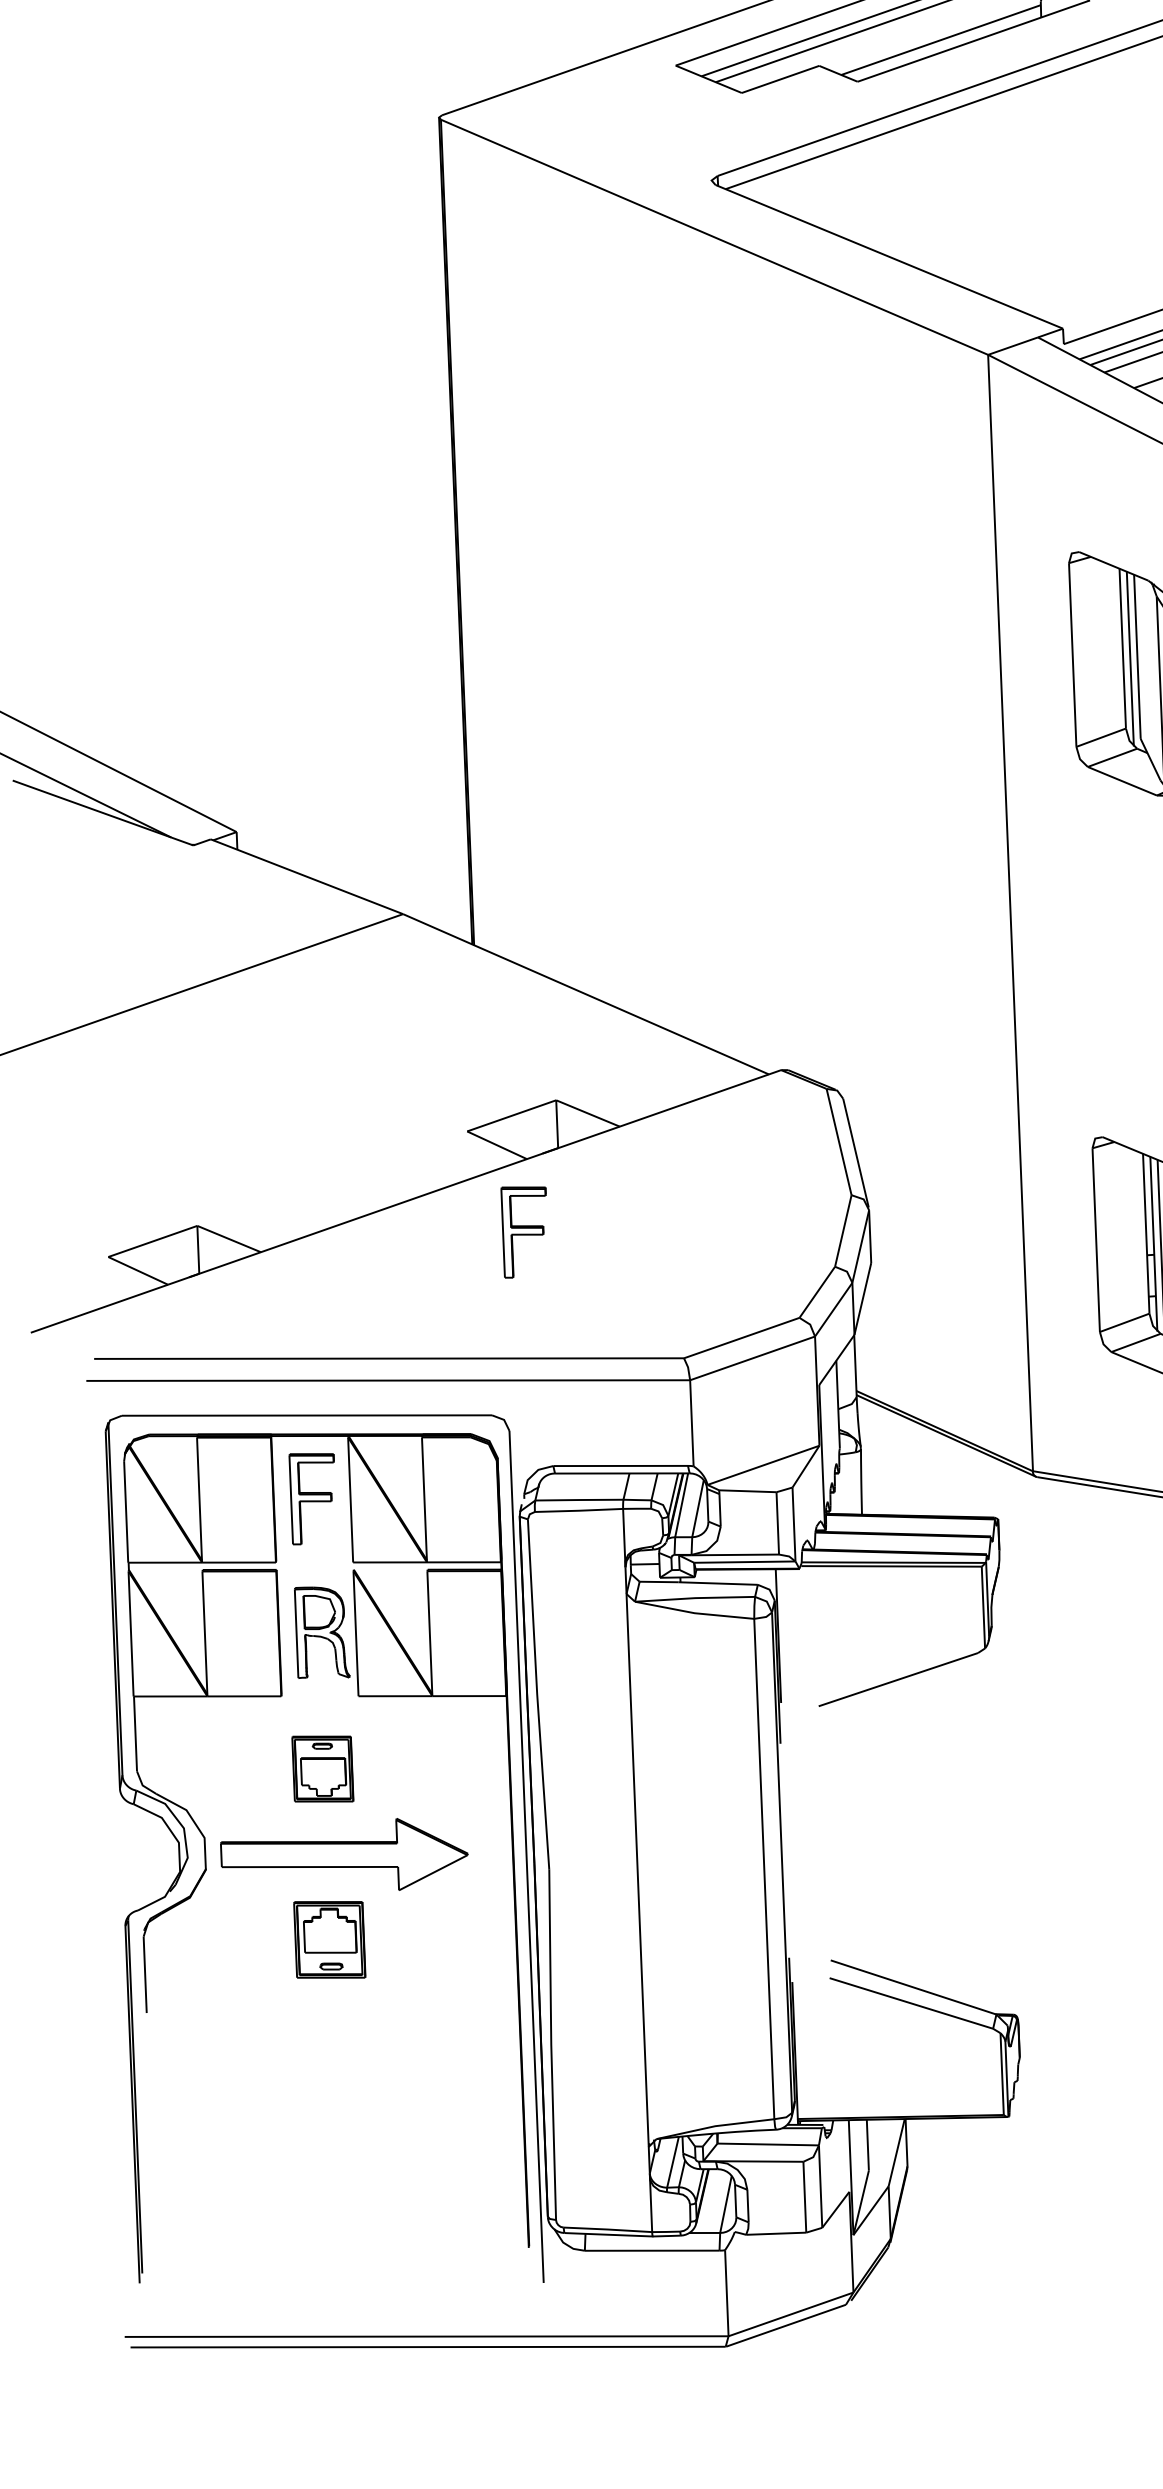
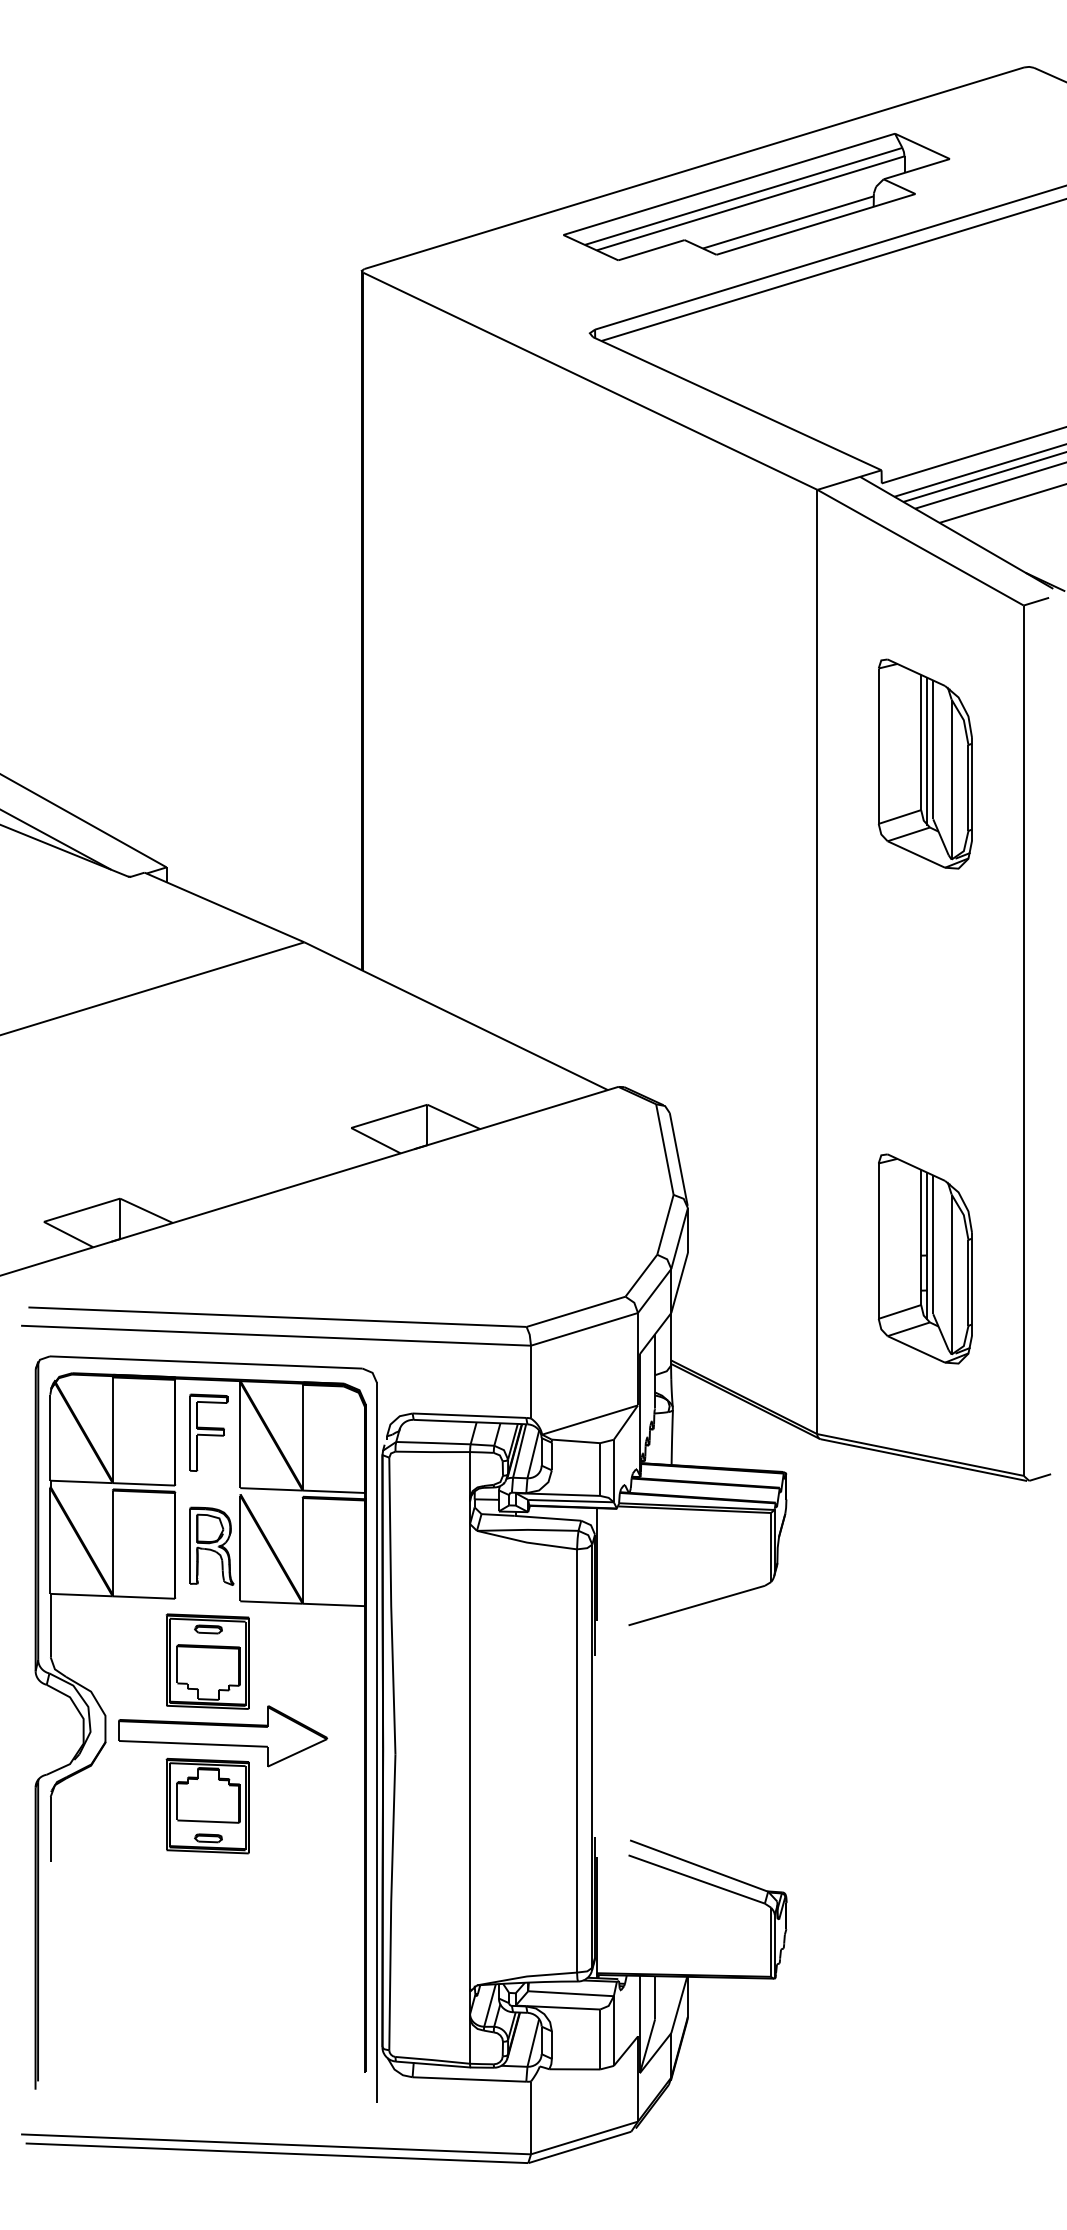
part: (524, 1231) -> (396, 1214), removed
part: (322, 1768) -> (207, 1661), size x1.67
part: (329, 1939) -> (207, 1805), size x1.43

